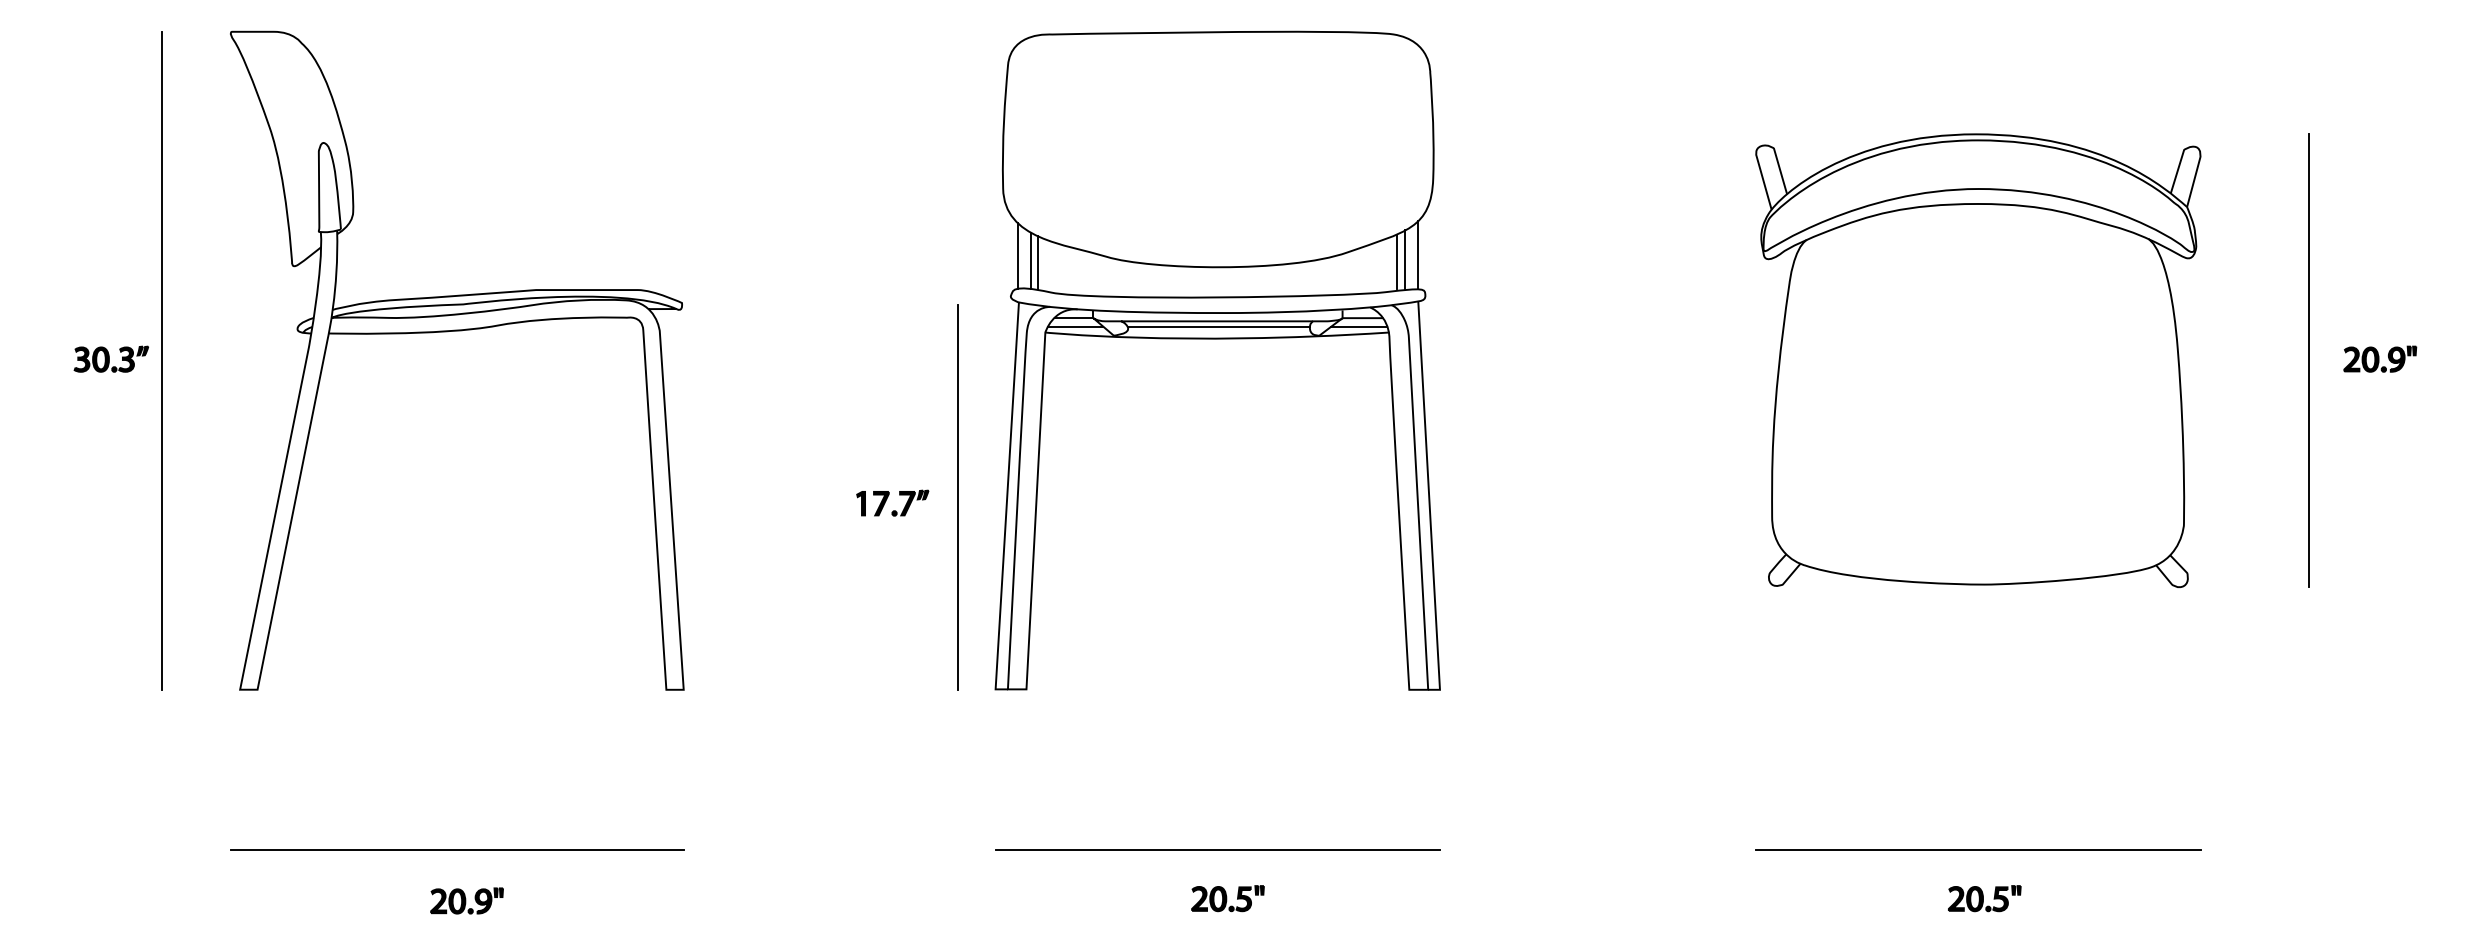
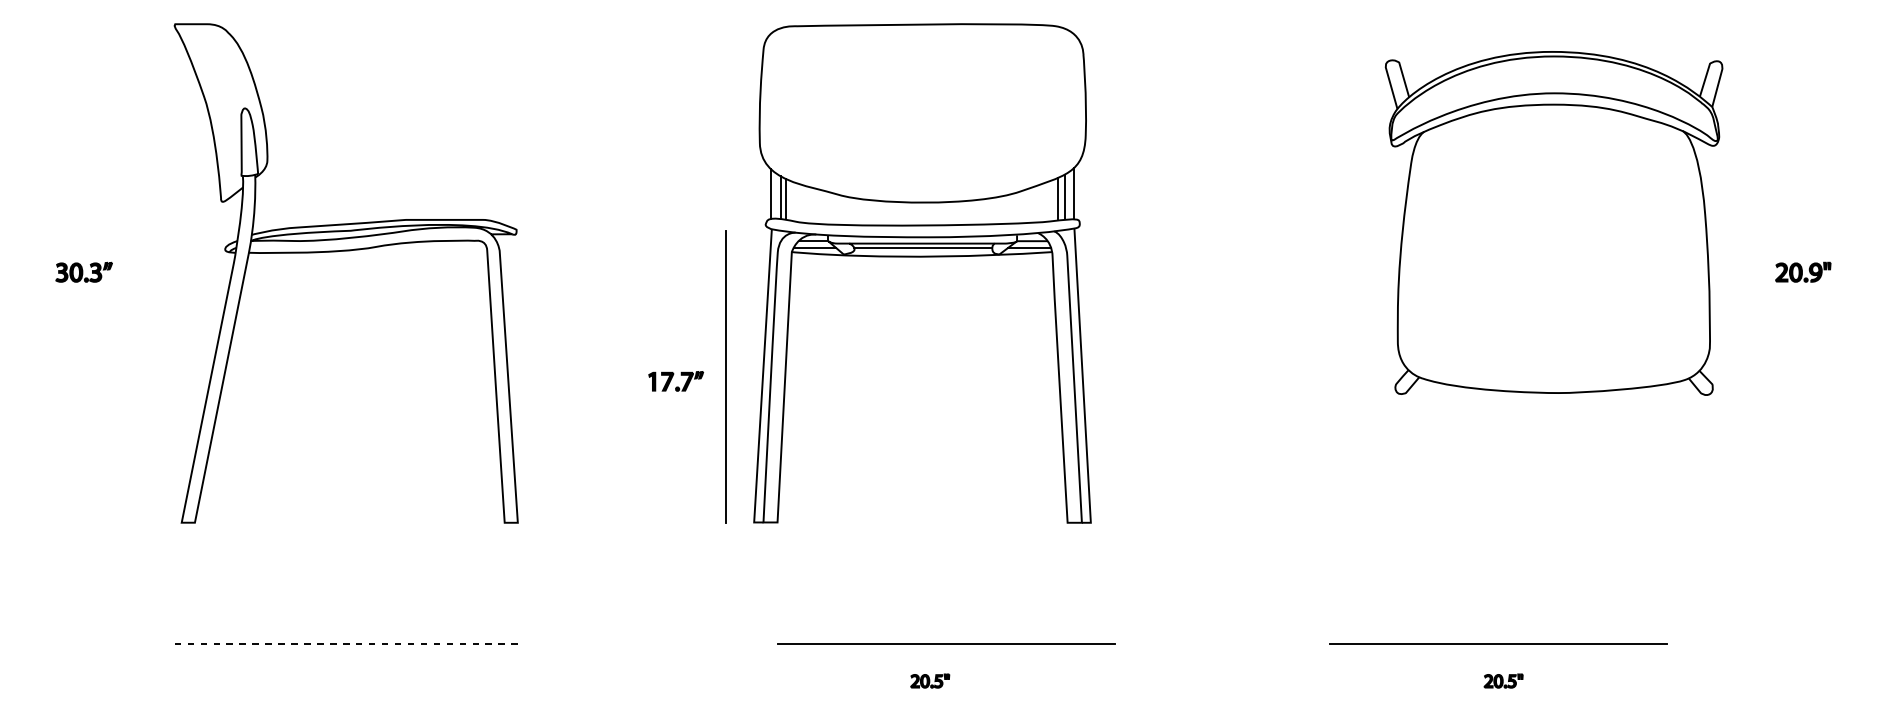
line: (162, 360) -> (122, 273), removed
part: (1978, 360) -> (1554, 223), moved
line: (2309, 360) -> (1749, 273), removed
line: (456, 849) -> (345, 643), solid -> dashed
line: (1217, 849) -> (946, 643), moved
part: (1227, 898) -> (929, 680), size x0.7
part: (1984, 898) -> (1503, 680), size x0.7
part: (466, 900) -> (353, 682), removed

